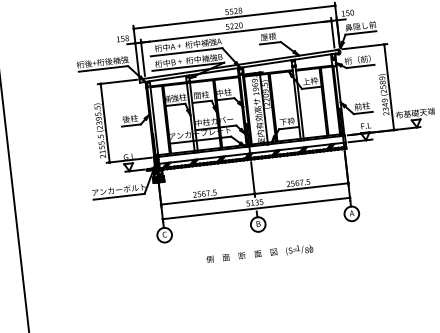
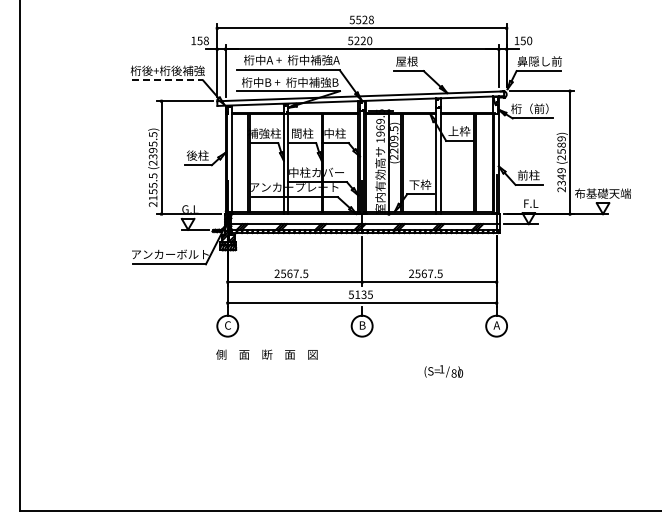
line: (103, 68) -> (168, 80), solid -> dashed
text: (299, 249) -> (443, 371), moved
text: (241, 255) -> (266, 354), moved

